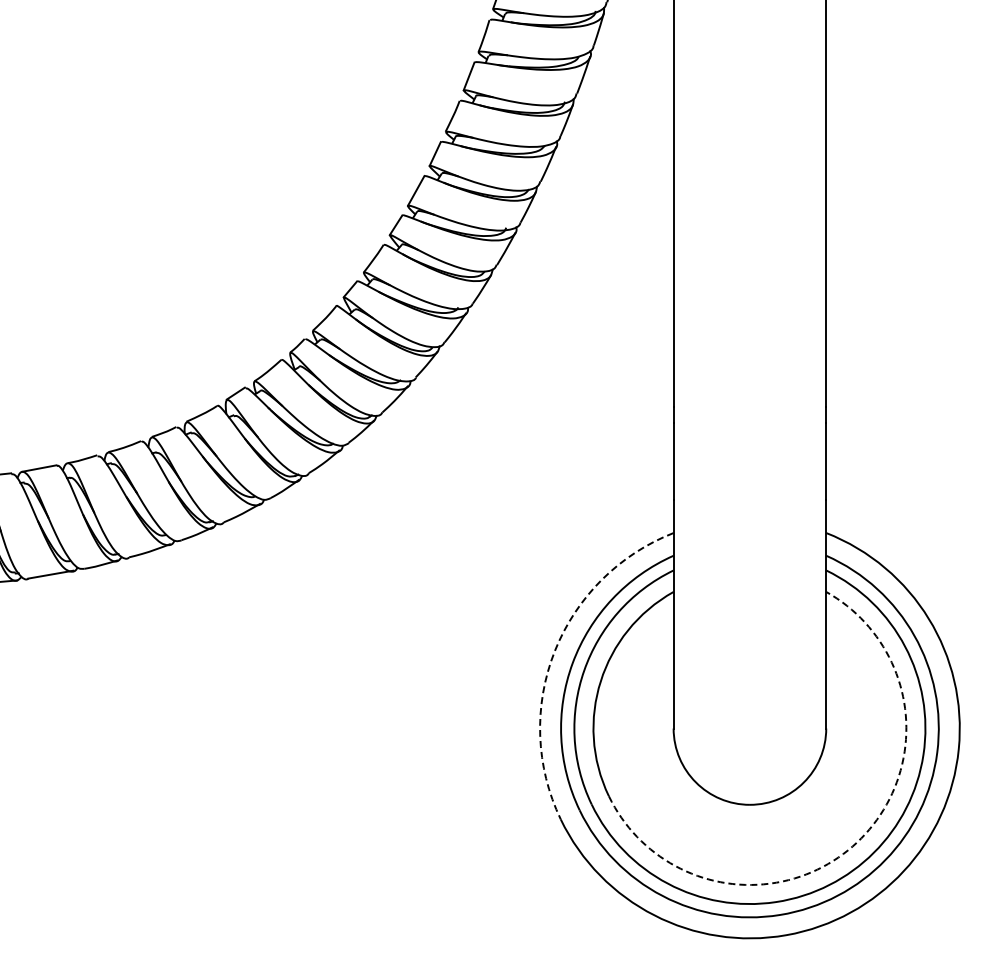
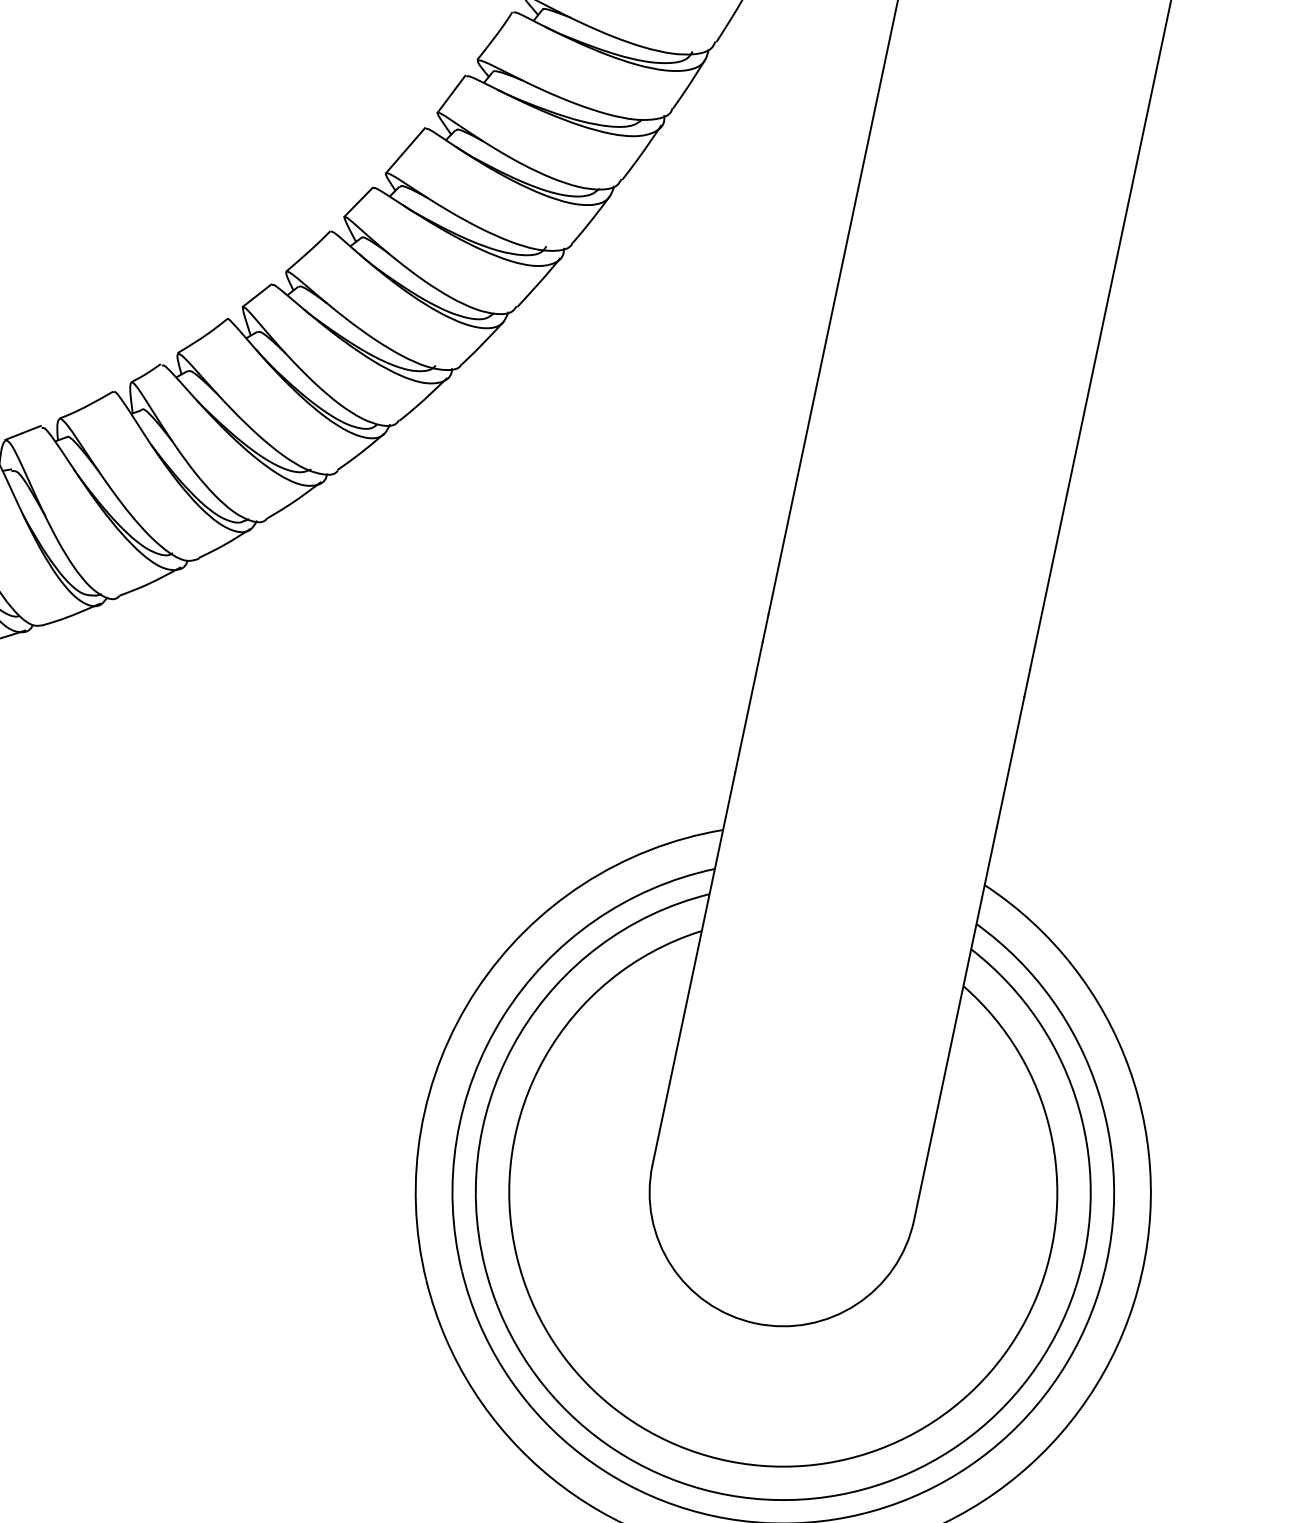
arc: (554, 651) -> (476, 990), dashed -> solid
arc: (857, 842) -> (926, 1426), dashed -> solid

